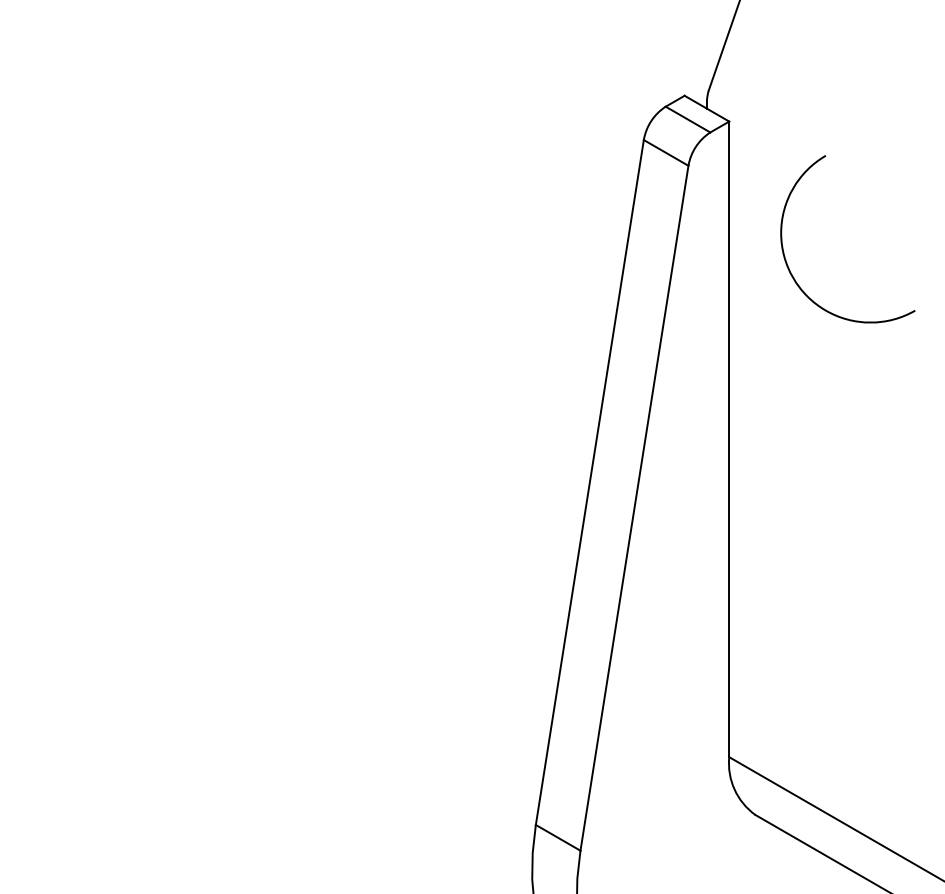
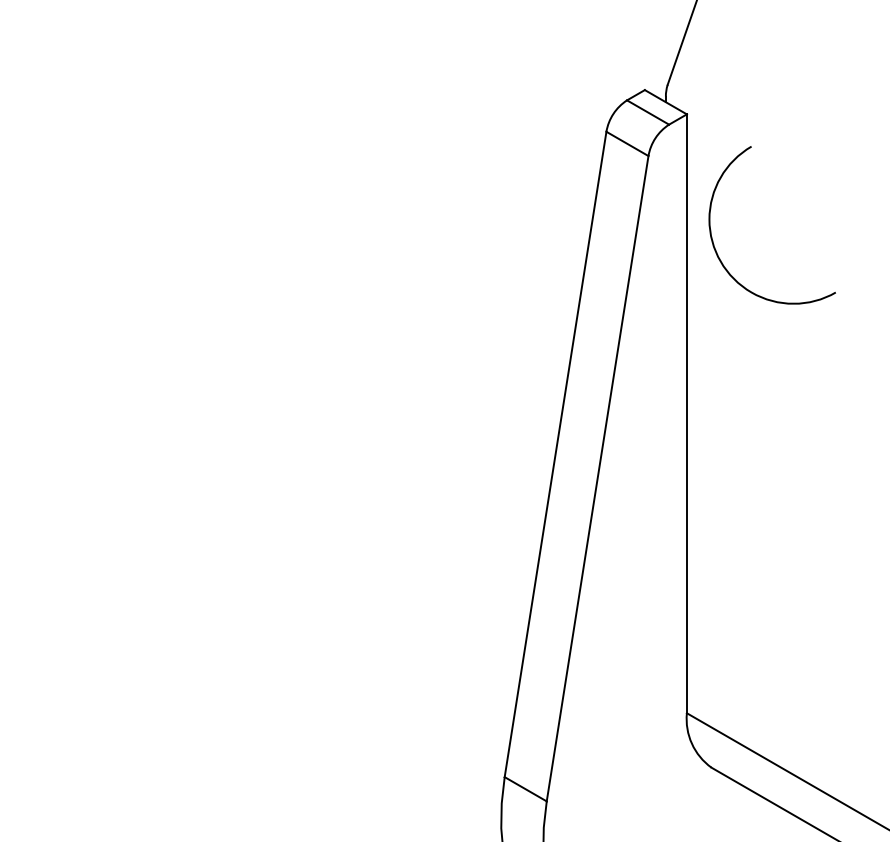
arc: (786, 259) -> (714, 244), moved

